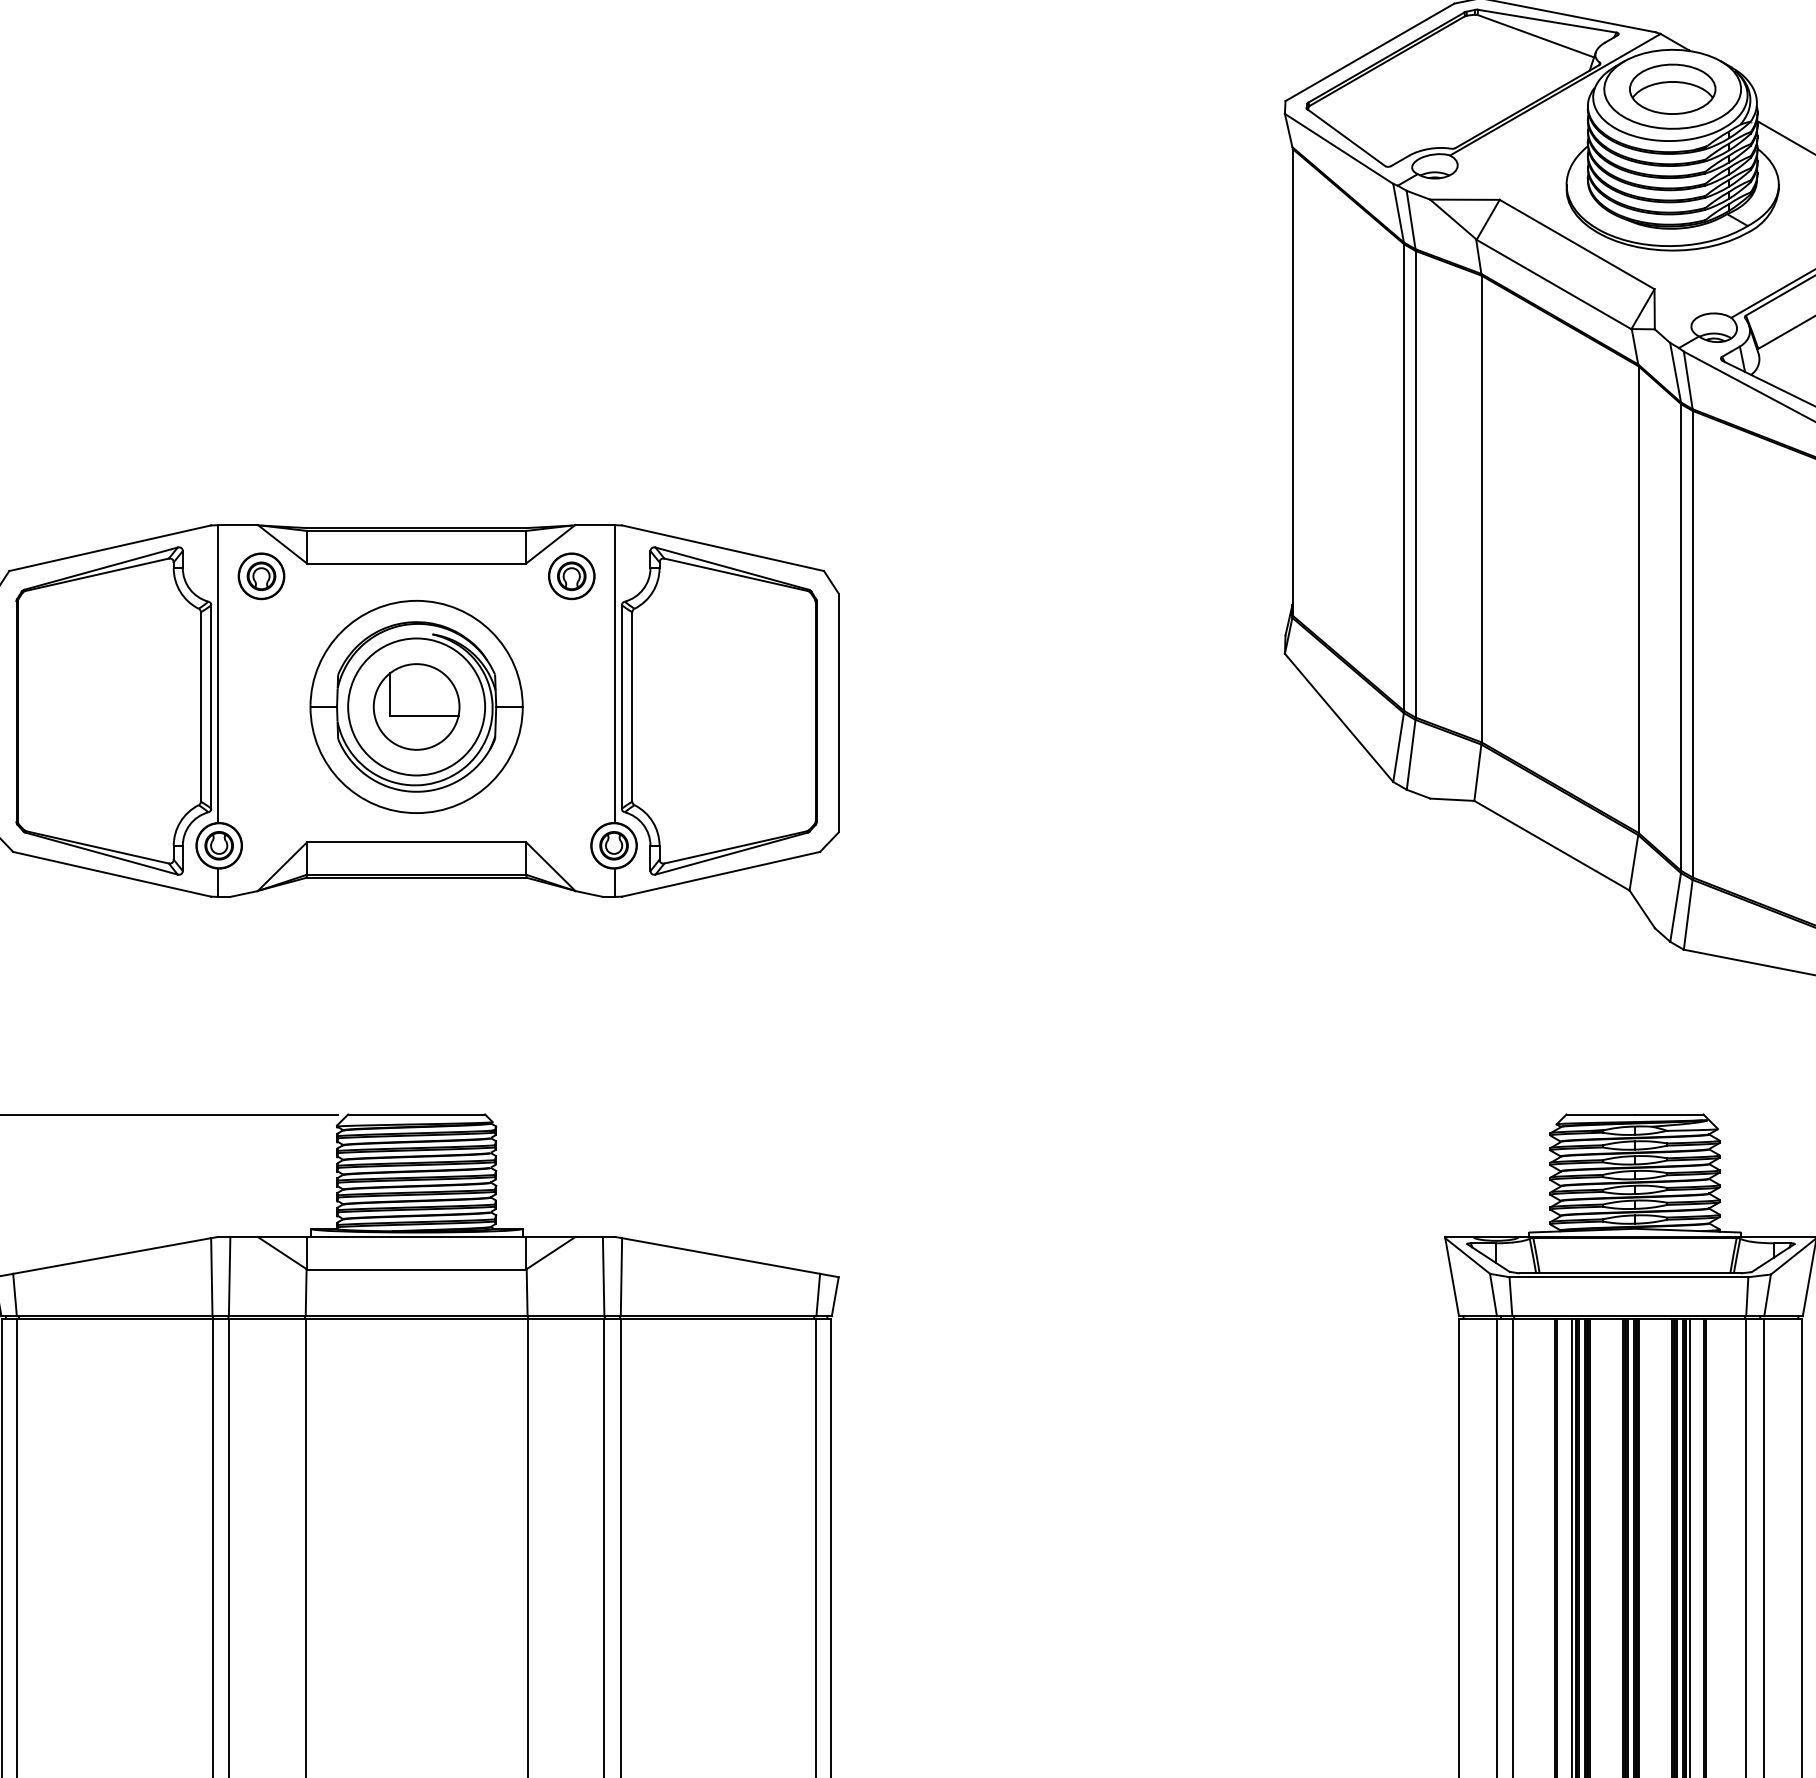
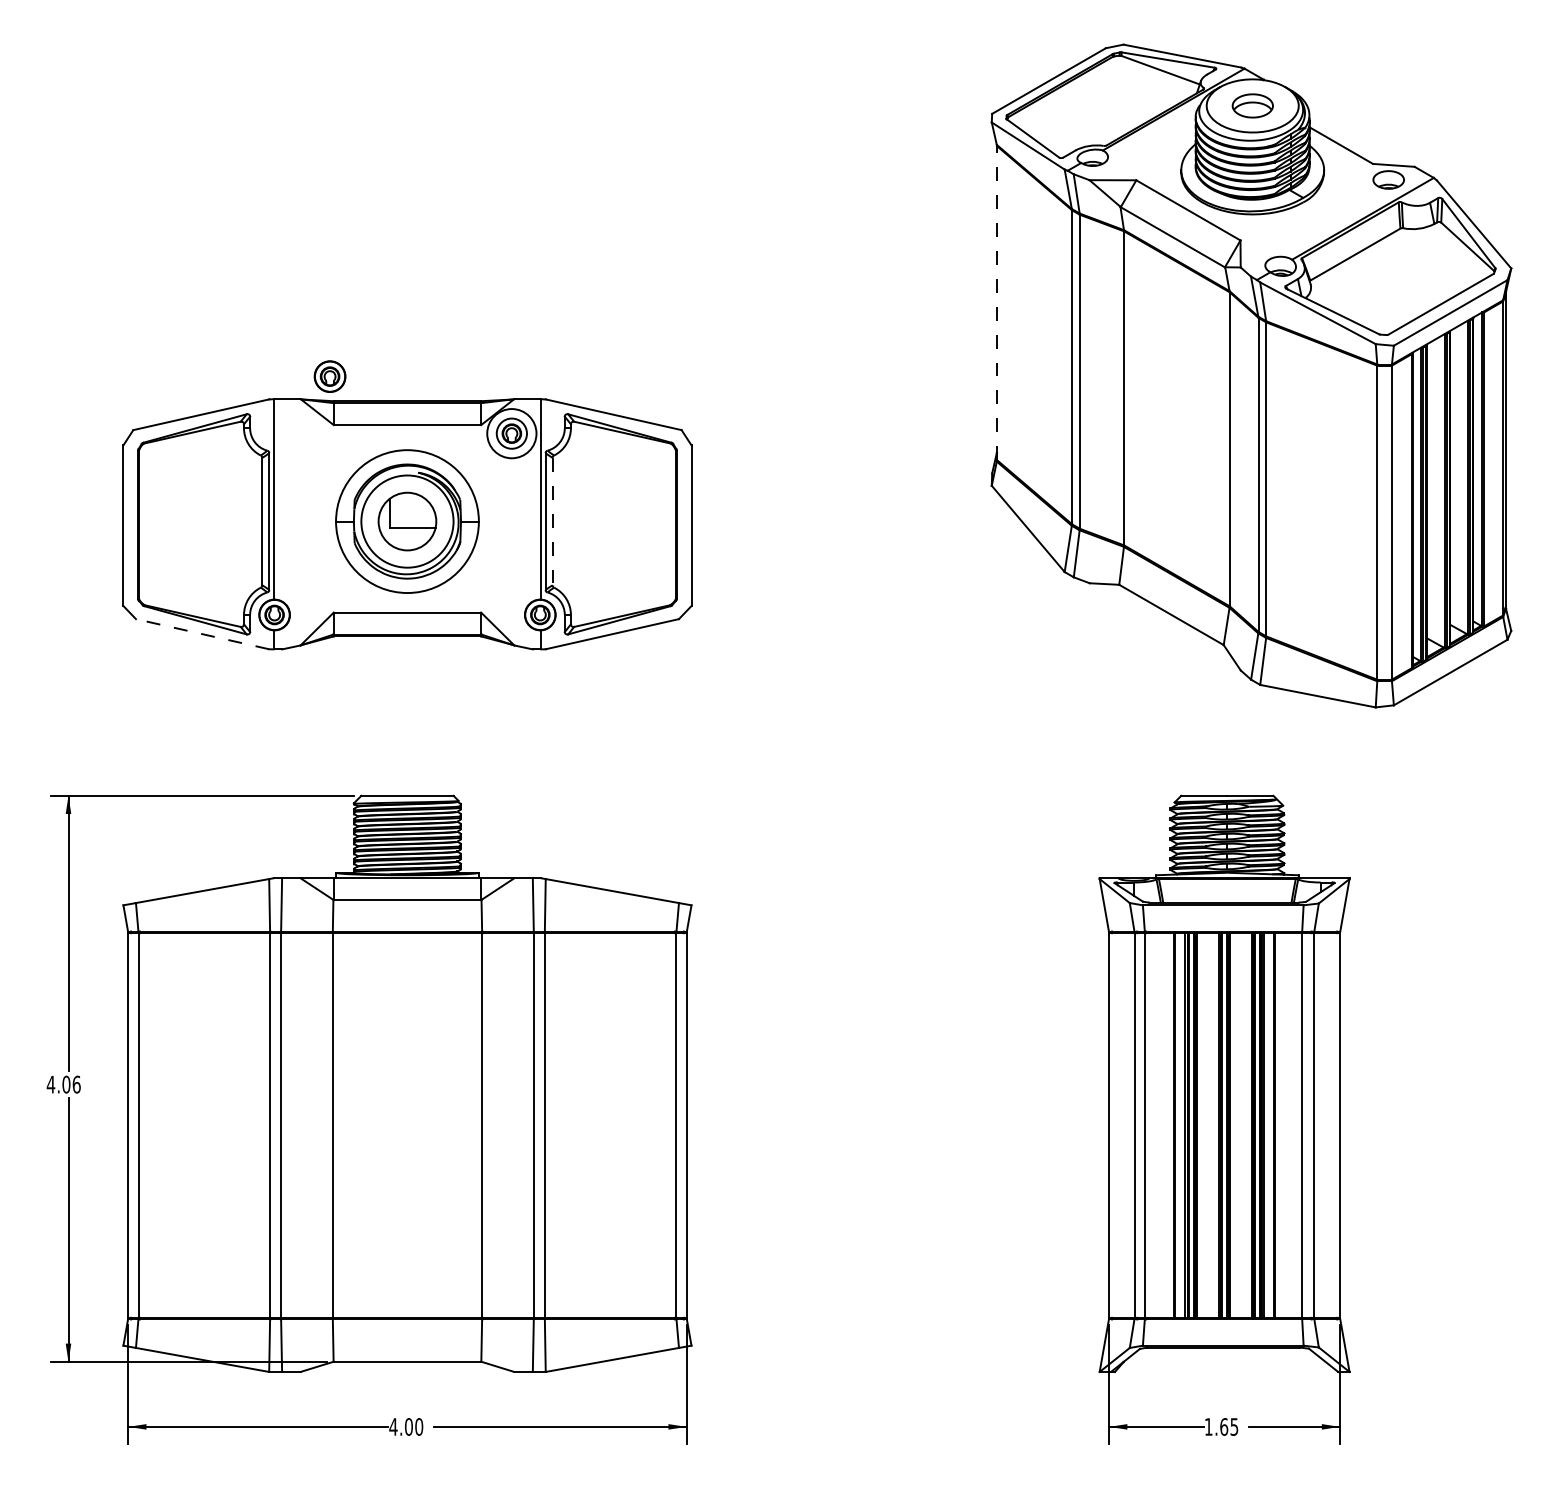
part: (1672, 88) -> (1252, 105), size x0.7
line: (1293, 381) -> (997, 302), solid -> dashed
part: (260, 576) -> (329, 376), moved
circle: (571, 576) -> (511, 433), size x1.6
line: (632, 706) -> (552, 521), solid -> dashed
line: (112, 874) -> (202, 634), solid -> dashed

